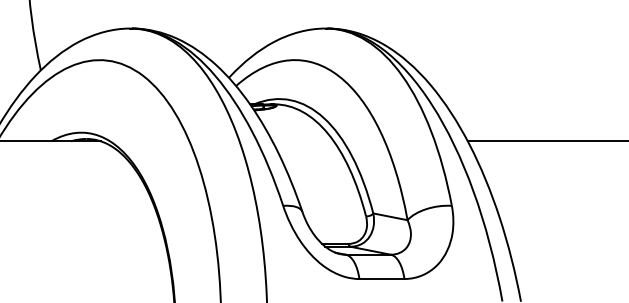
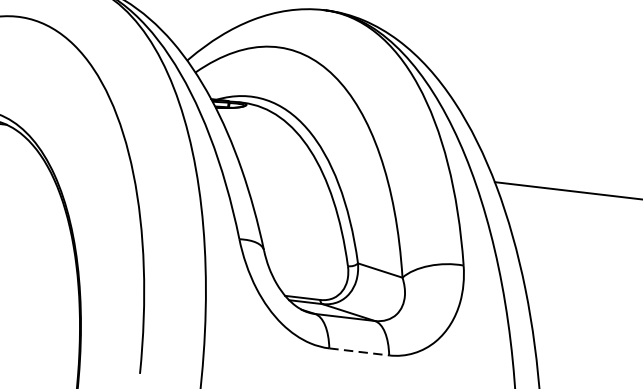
line: (381, 279) -> (358, 352), solid -> dashed

